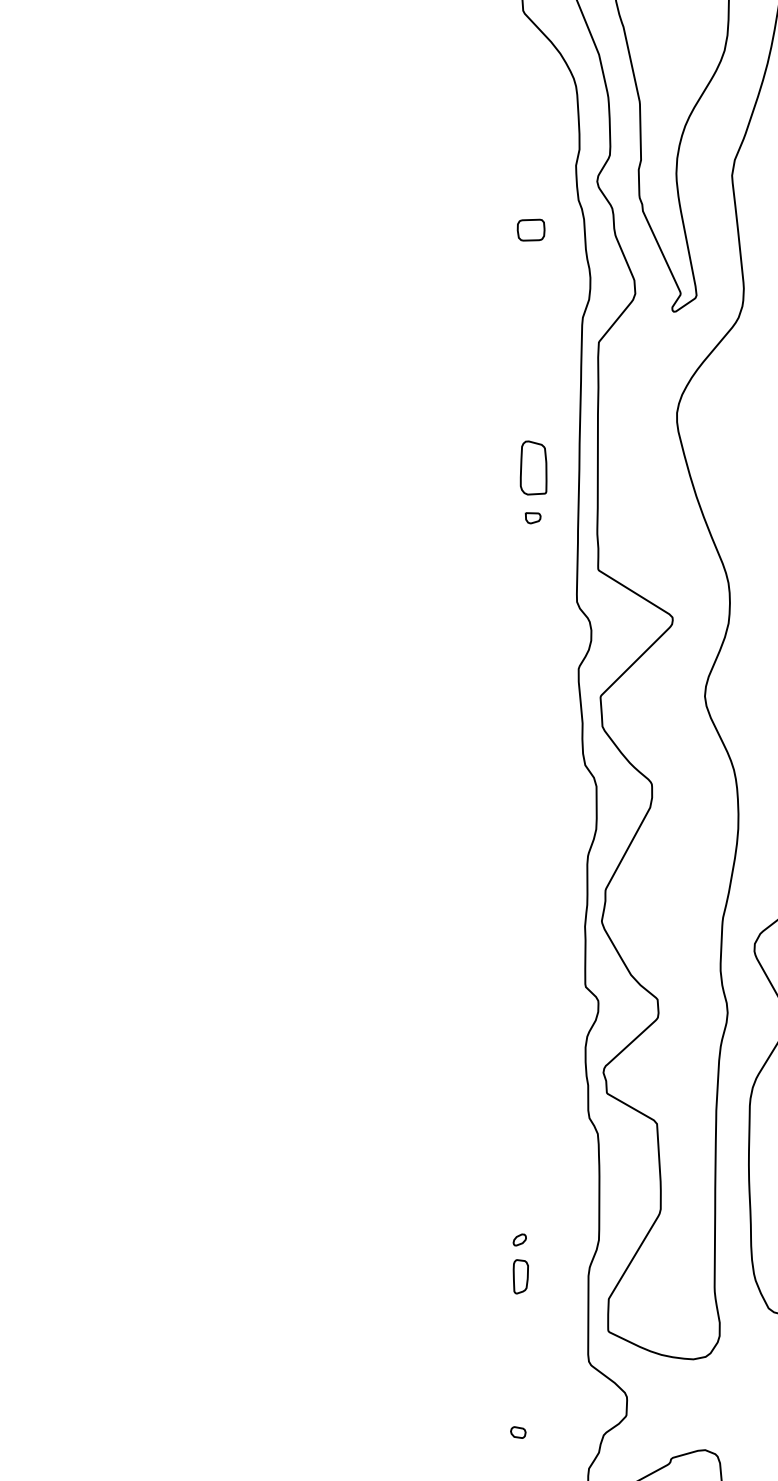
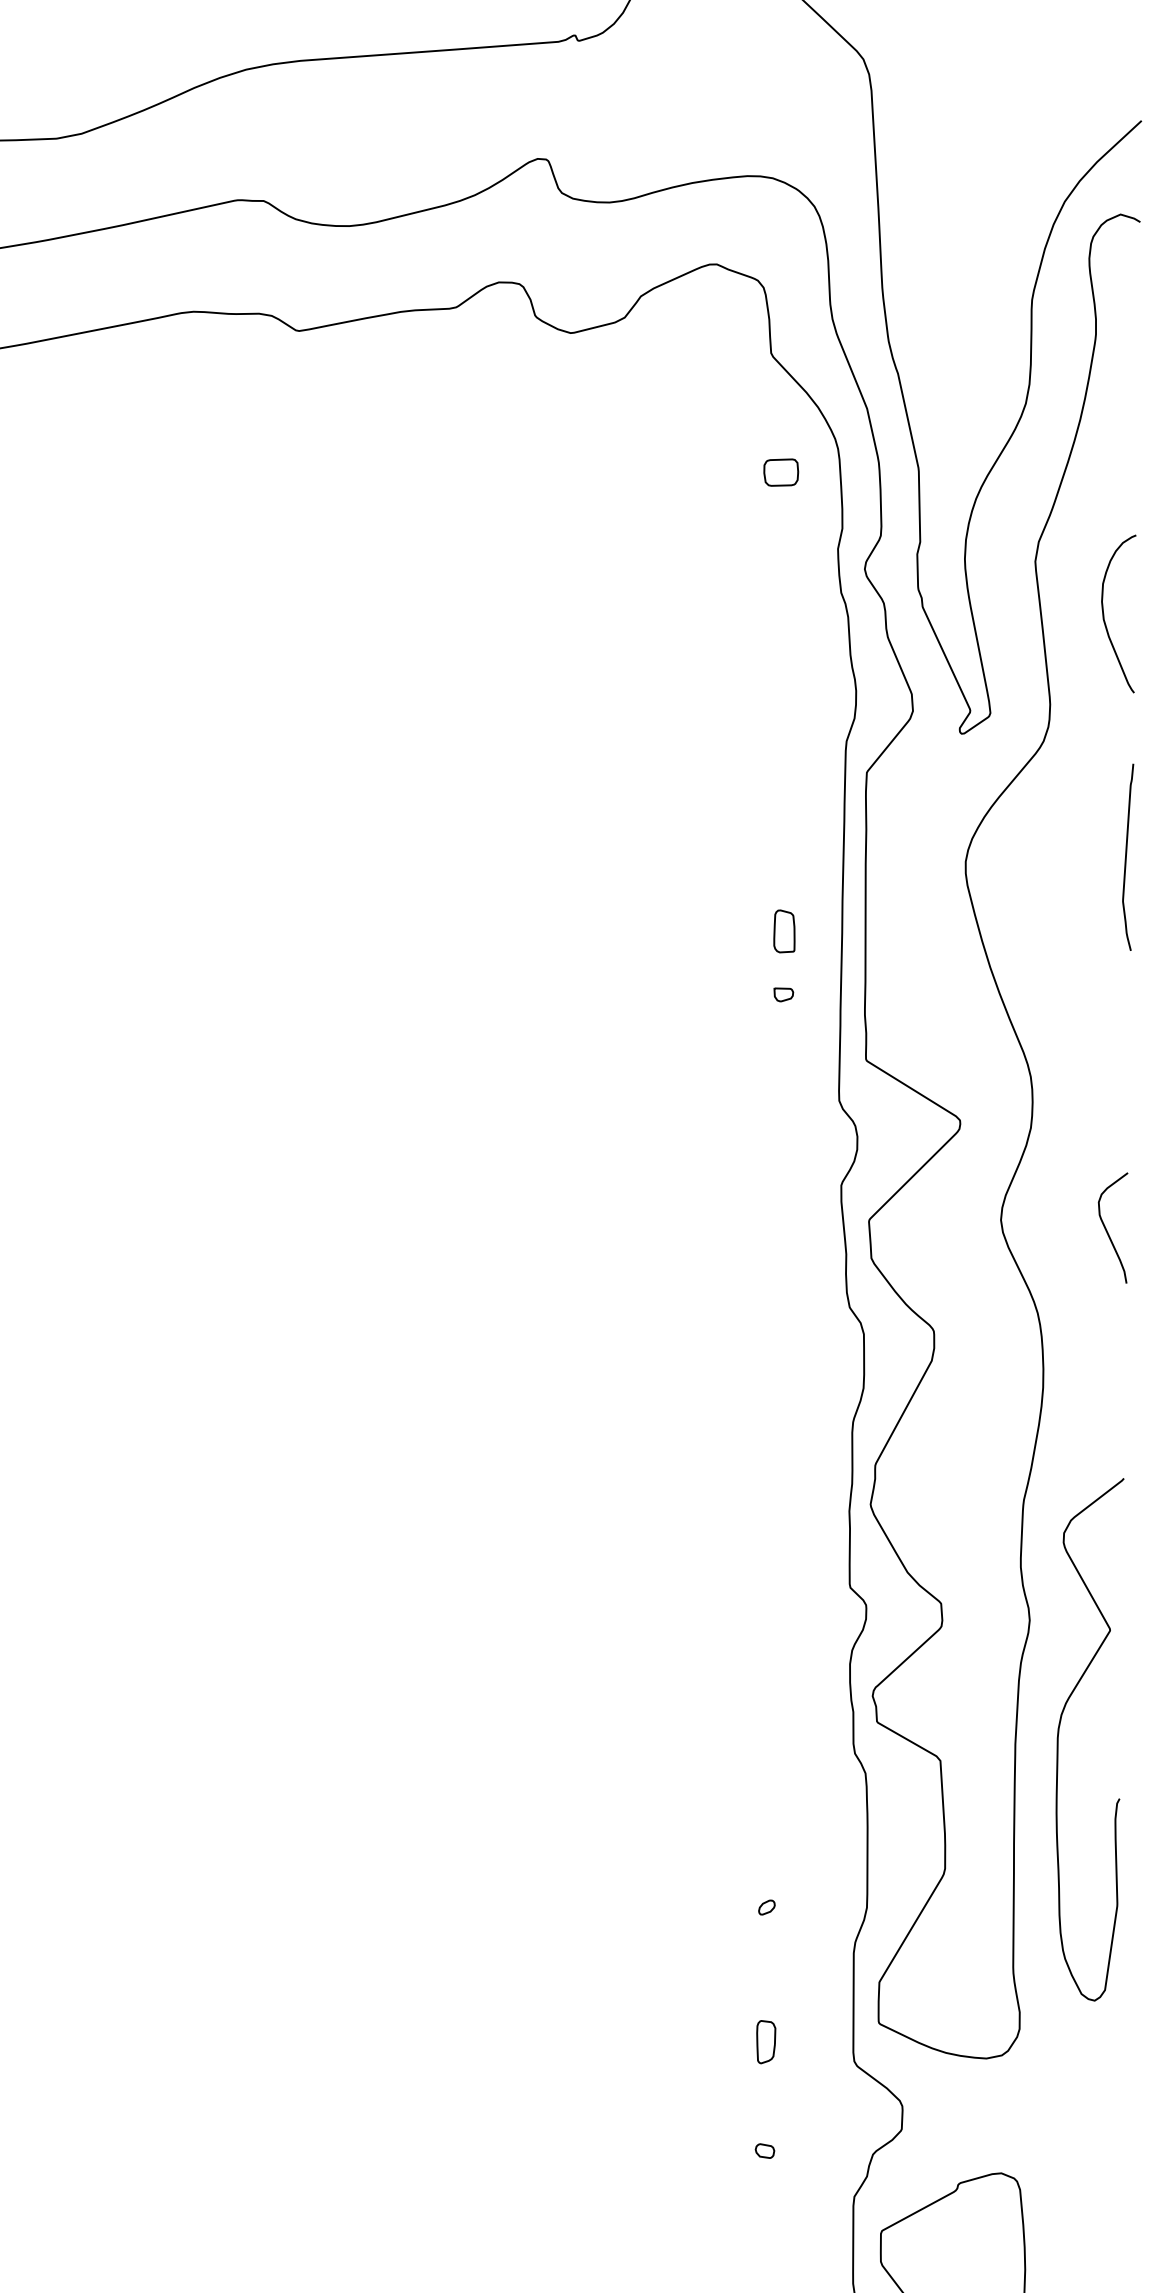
part: (531, 230) -> (781, 472), moved
part: (533, 468) -> (784, 931), size x0.62
part: (521, 1277) -> (766, 2042), moved

